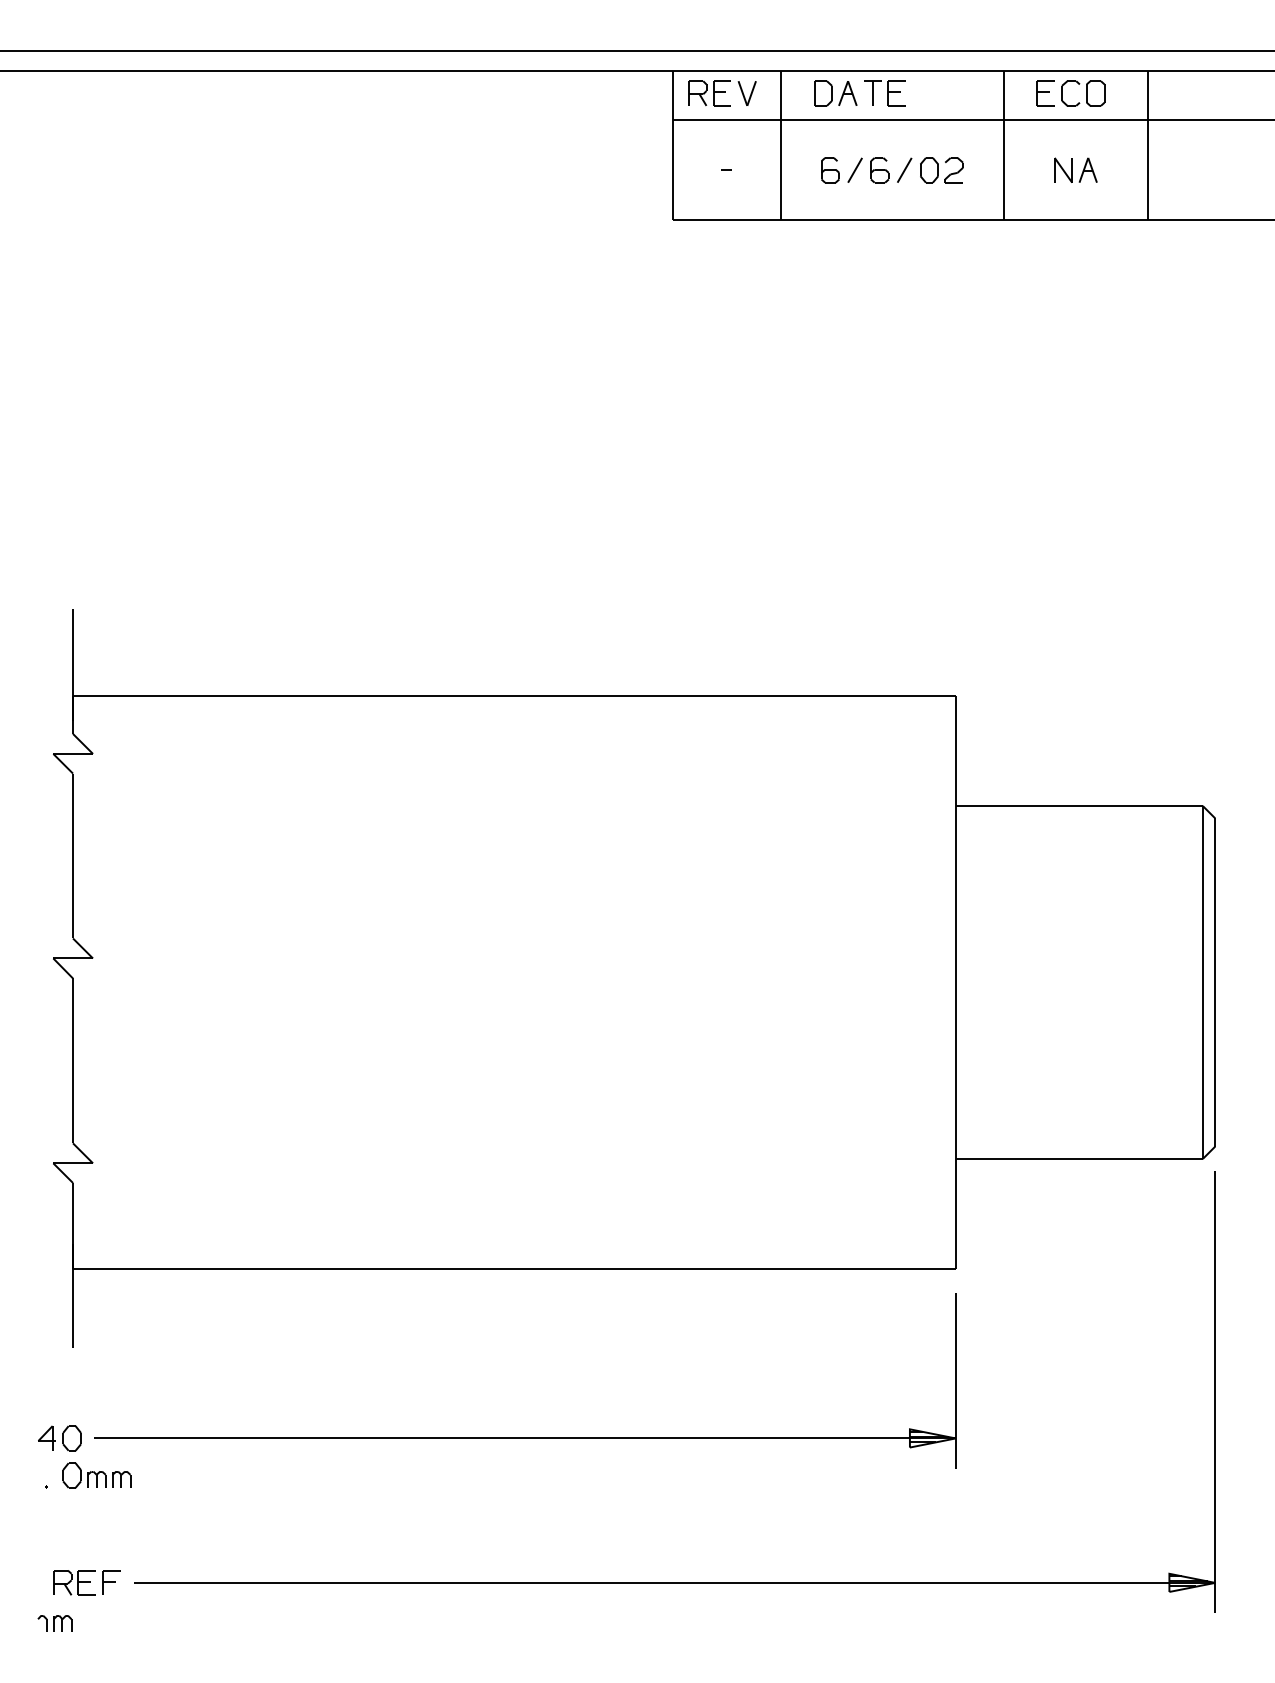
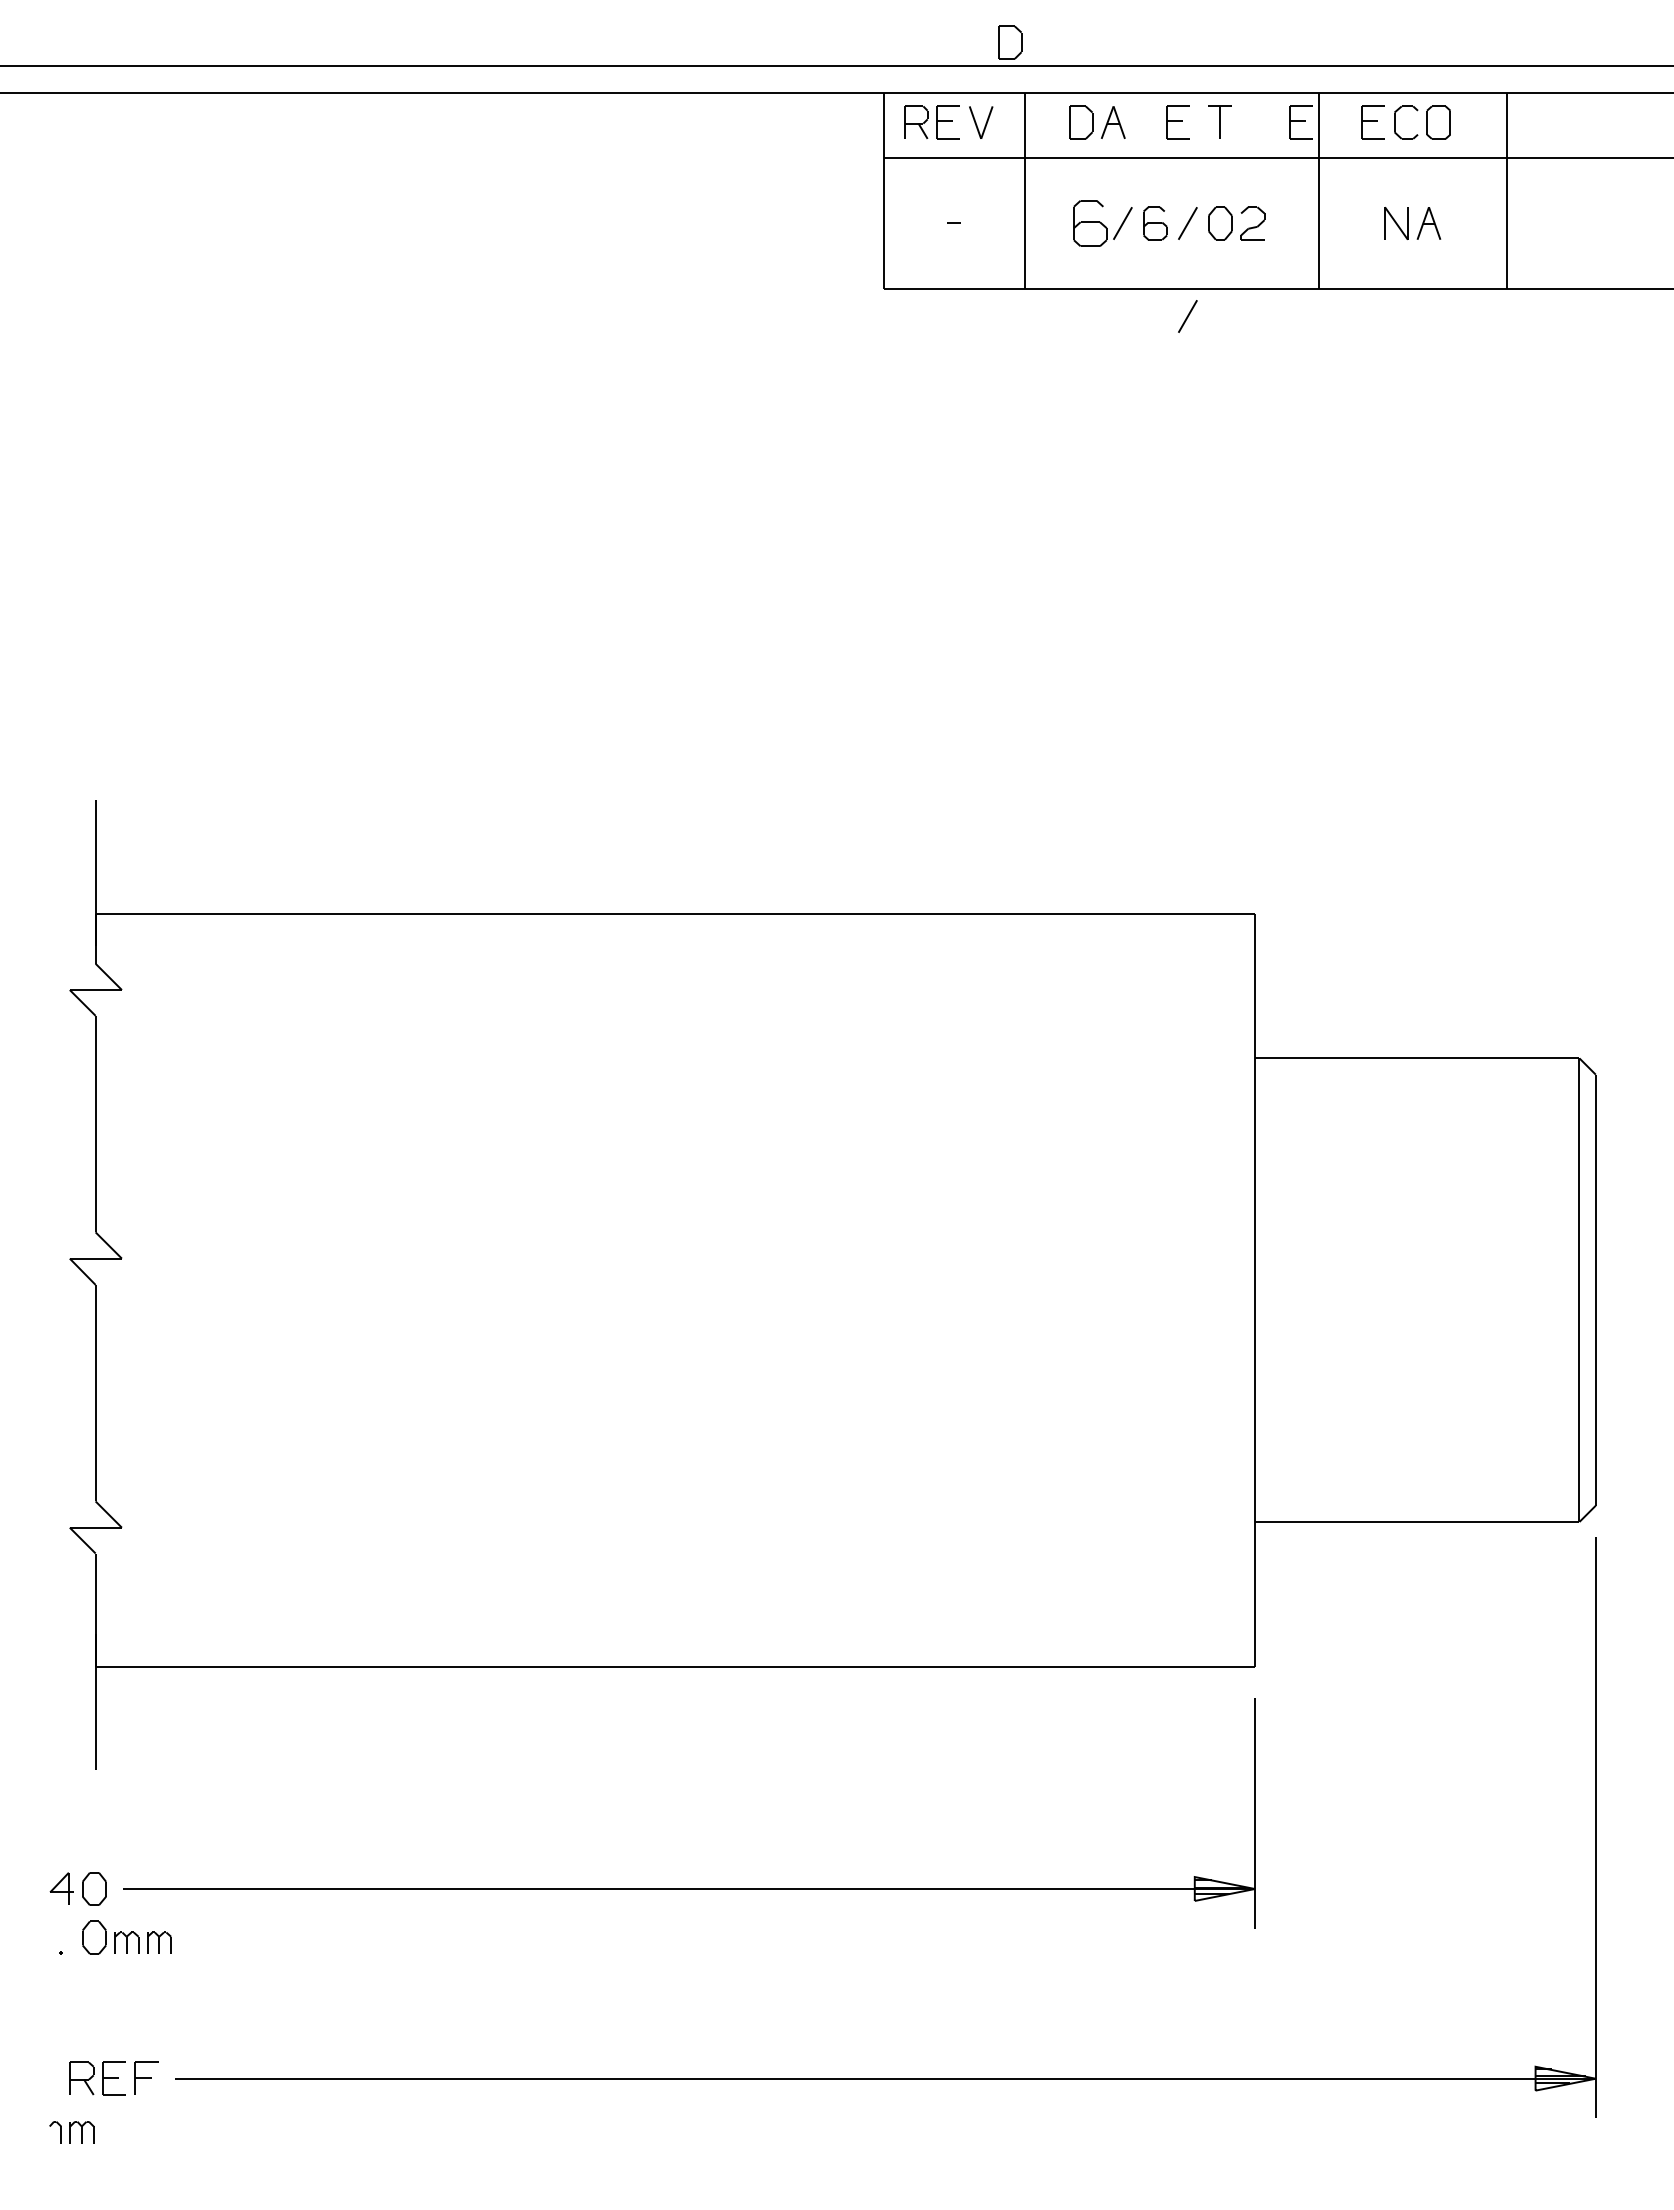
part: (769, 32) -> (1010, 42), added
part: (872, 92) -> (1219, 121), moved
part: (990, 93) -> (1300, 122), added
part: (830, 170) -> (1090, 223), size x1.4
line: (904, 241) -> (1187, 316), added

